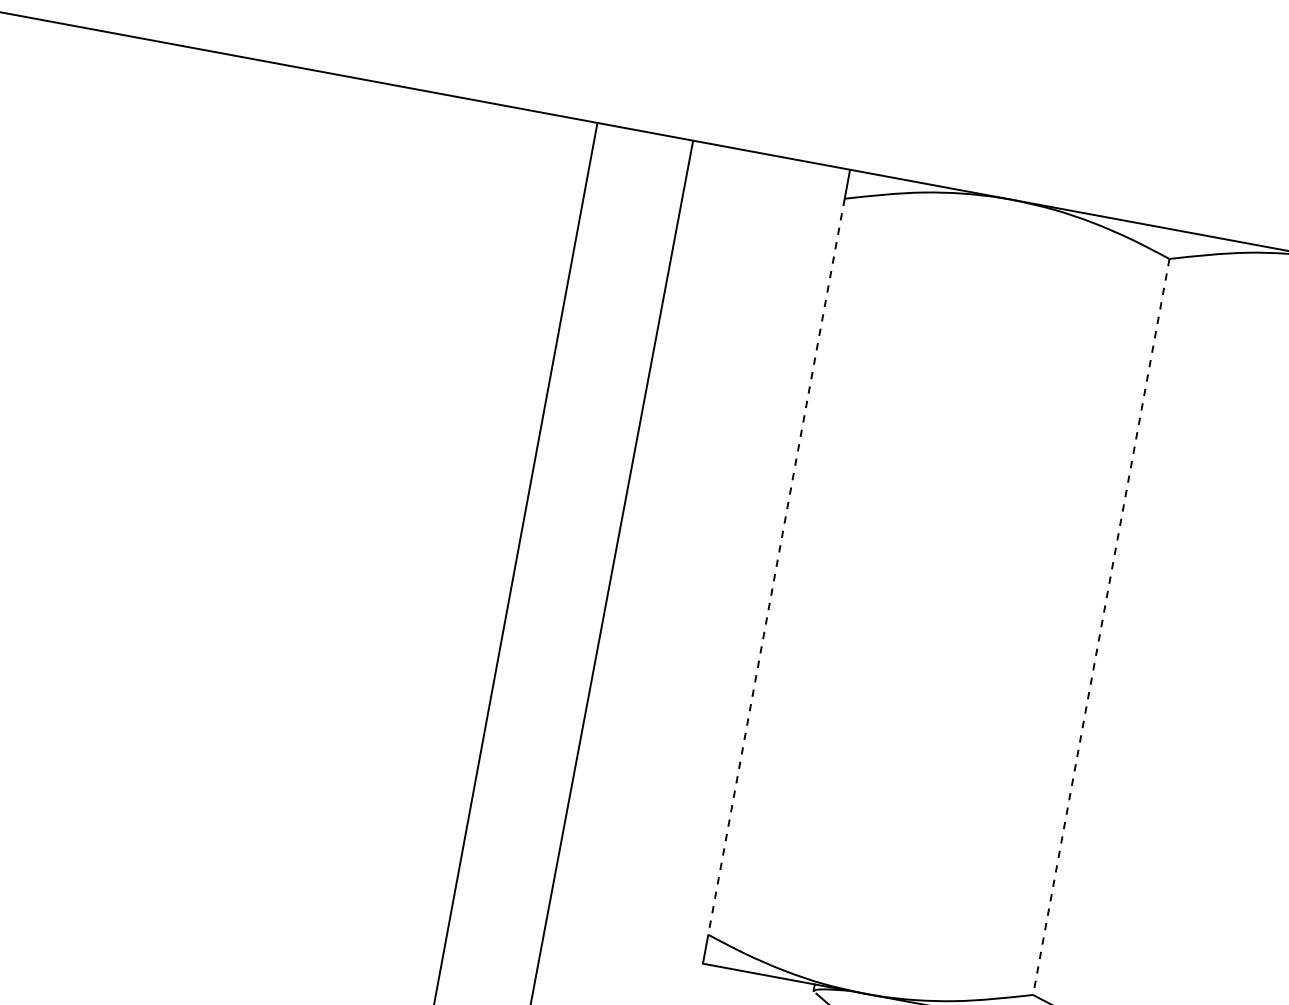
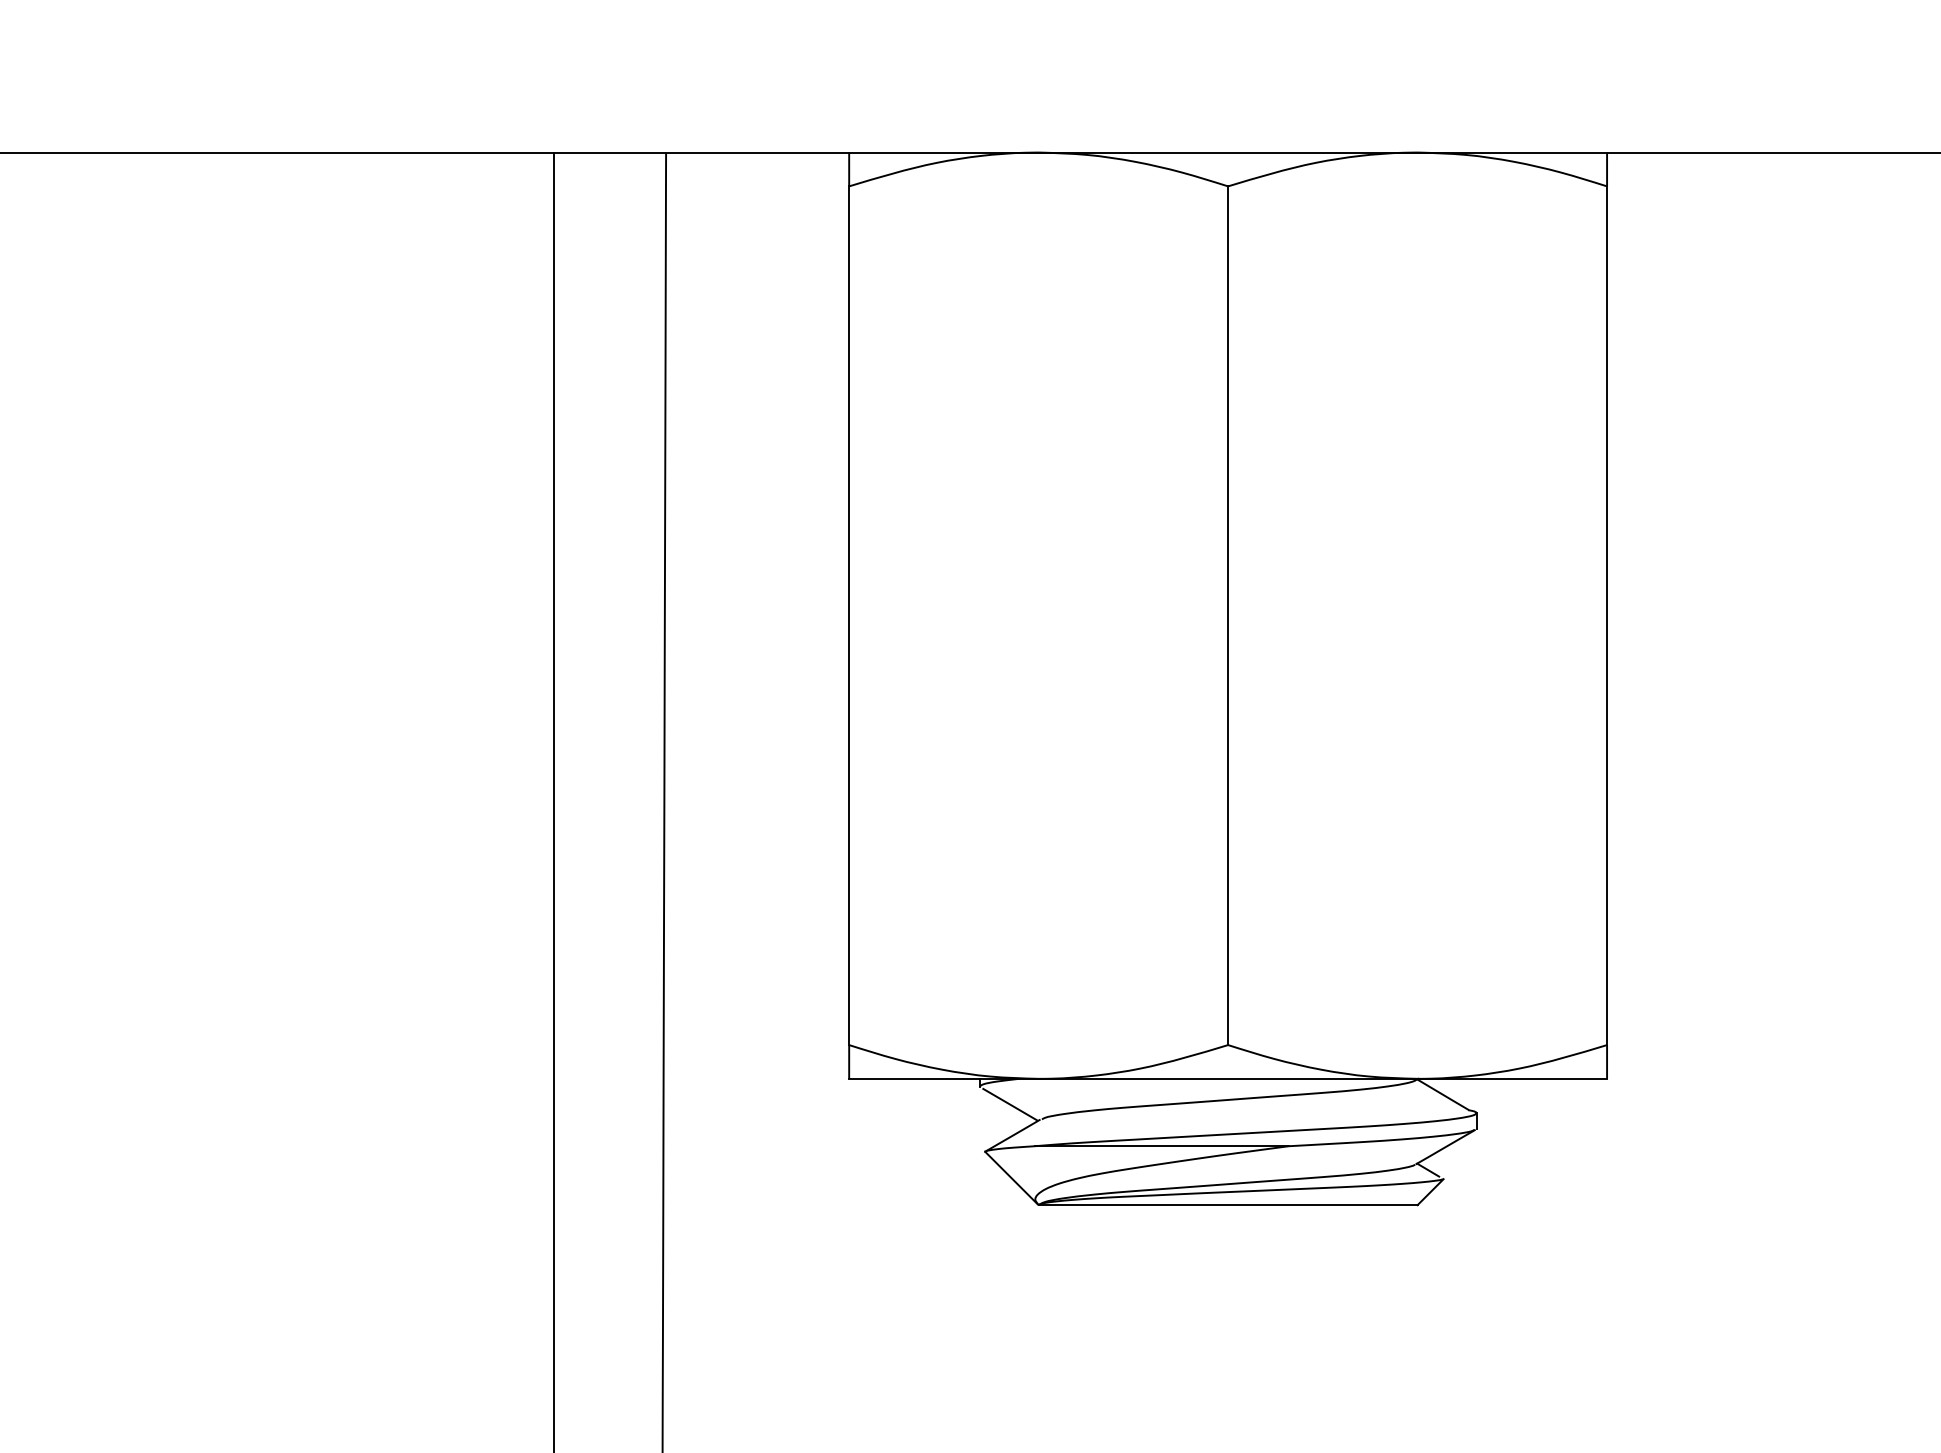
line: (776, 567) -> (849, 616), dashed -> solid
line: (1101, 627) -> (1228, 616), dashed -> solid

